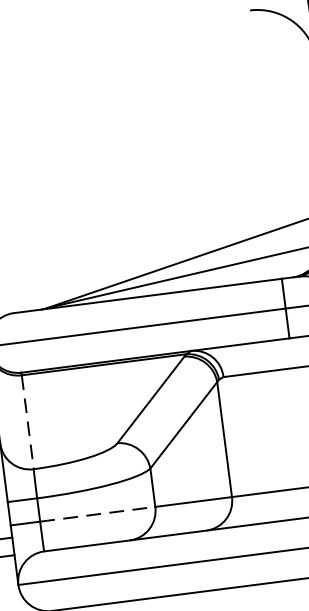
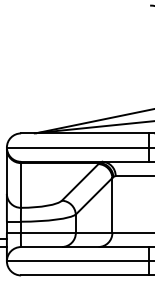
line: (28, 422) -> (21, 185), dashed -> solid
line: (97, 513) -> (48, 232), dashed -> solid

